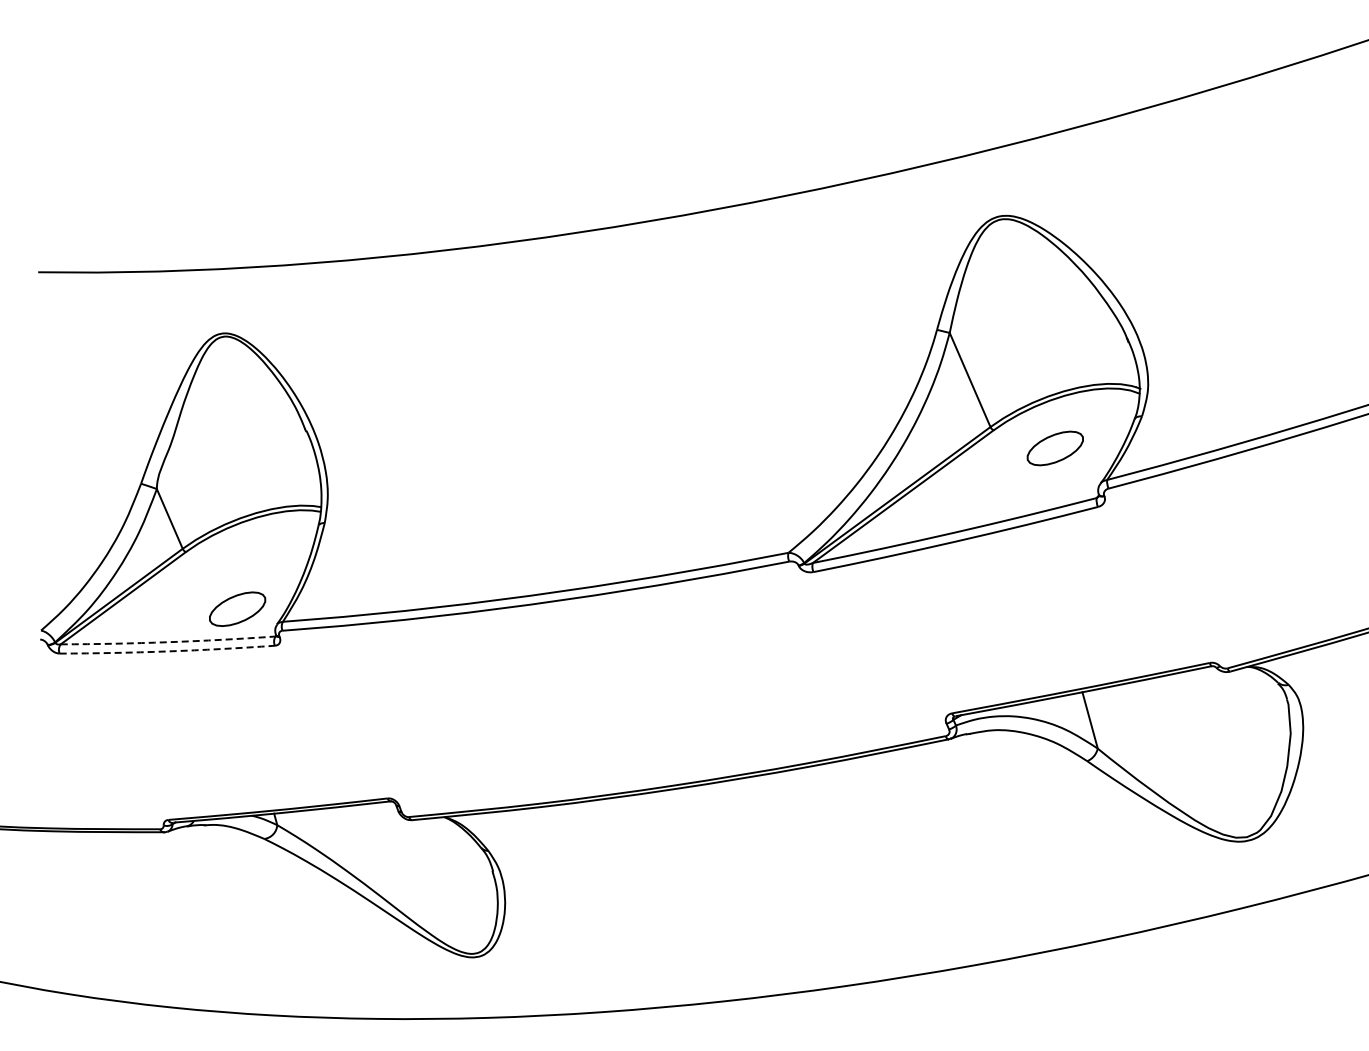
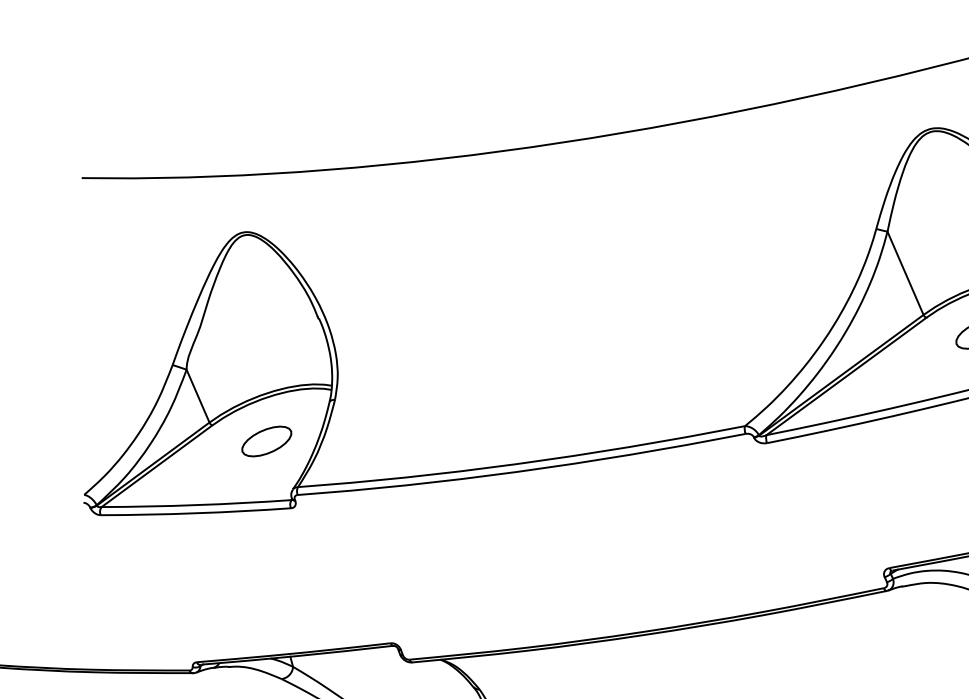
part: (237, 608) -> (266, 440), moved
arc: (168, 642) -> (196, 505), dashed -> solid
arc: (167, 651) -> (196, 513), dashed -> solid

